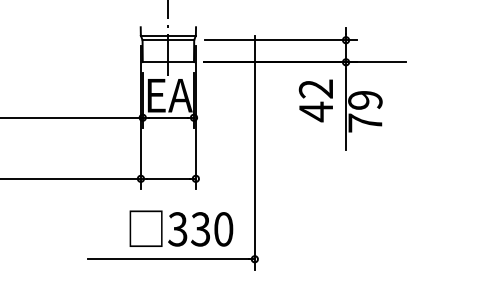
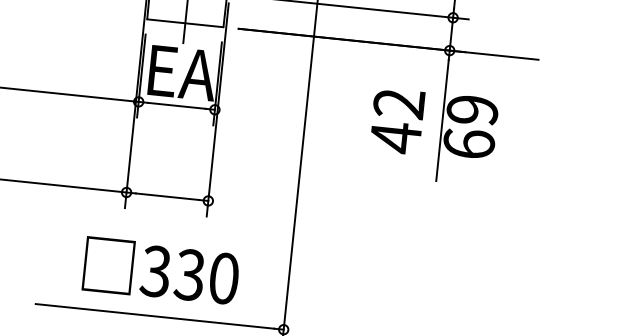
text: (315, 100) -> (396, 120), moved
text: (365, 122) -> (469, 143), 79 -> 69
text: (181, 228) -> (161, 270), moved

